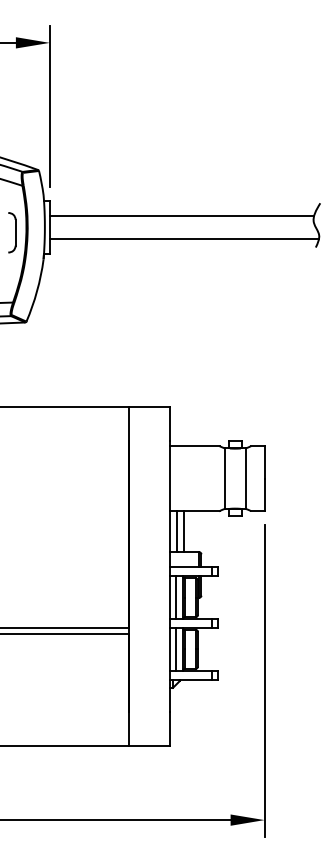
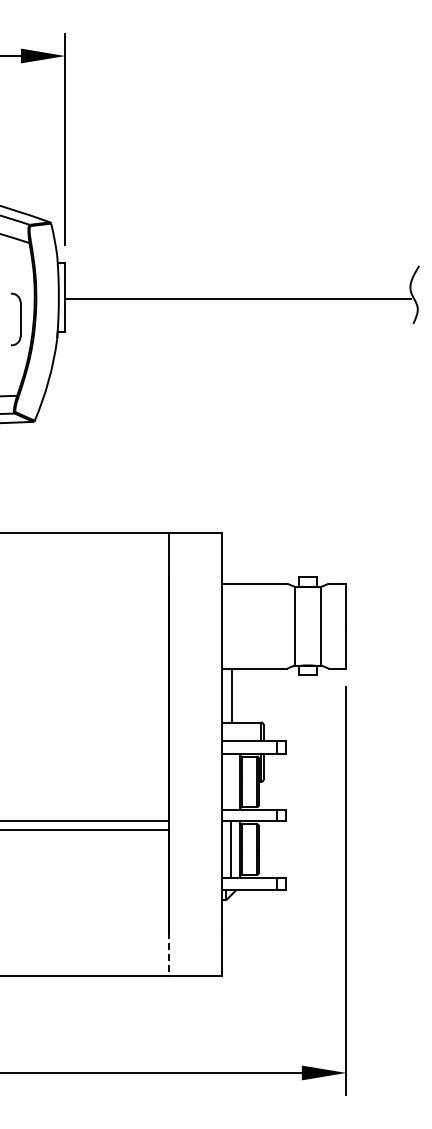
line: (182, 215) -> (238, 299), moved
part: (12, 232) -> (16, 319), moved
line: (184, 238) -> (241, 312), removed
line: (183, 531) -> (240, 695), removed
line: (176, 597) -> (230, 781), removed
line: (128, 729) -> (168, 954), solid -> dashed

